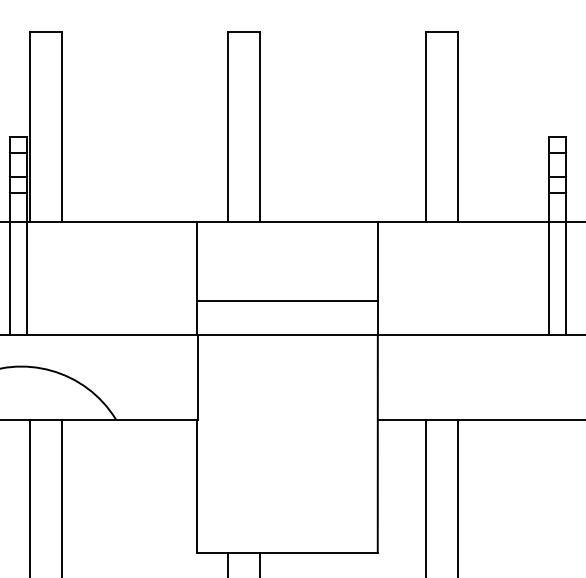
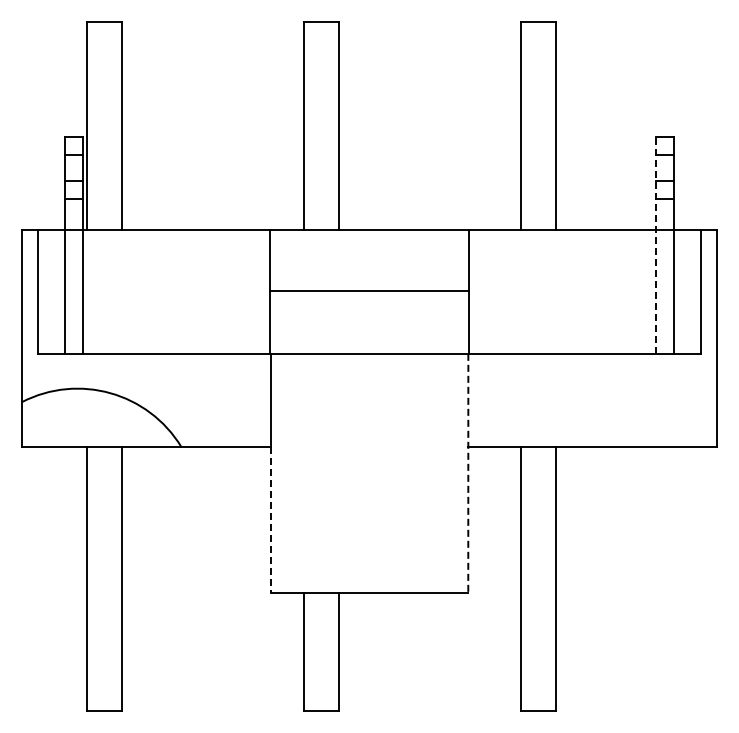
line: (548, 236) -> (655, 245), solid -> dashed
line: (287, 300) -> (369, 290), moved
line: (377, 443) -> (468, 473), solid -> dashed
line: (197, 485) -> (270, 519), solid -> dashed

